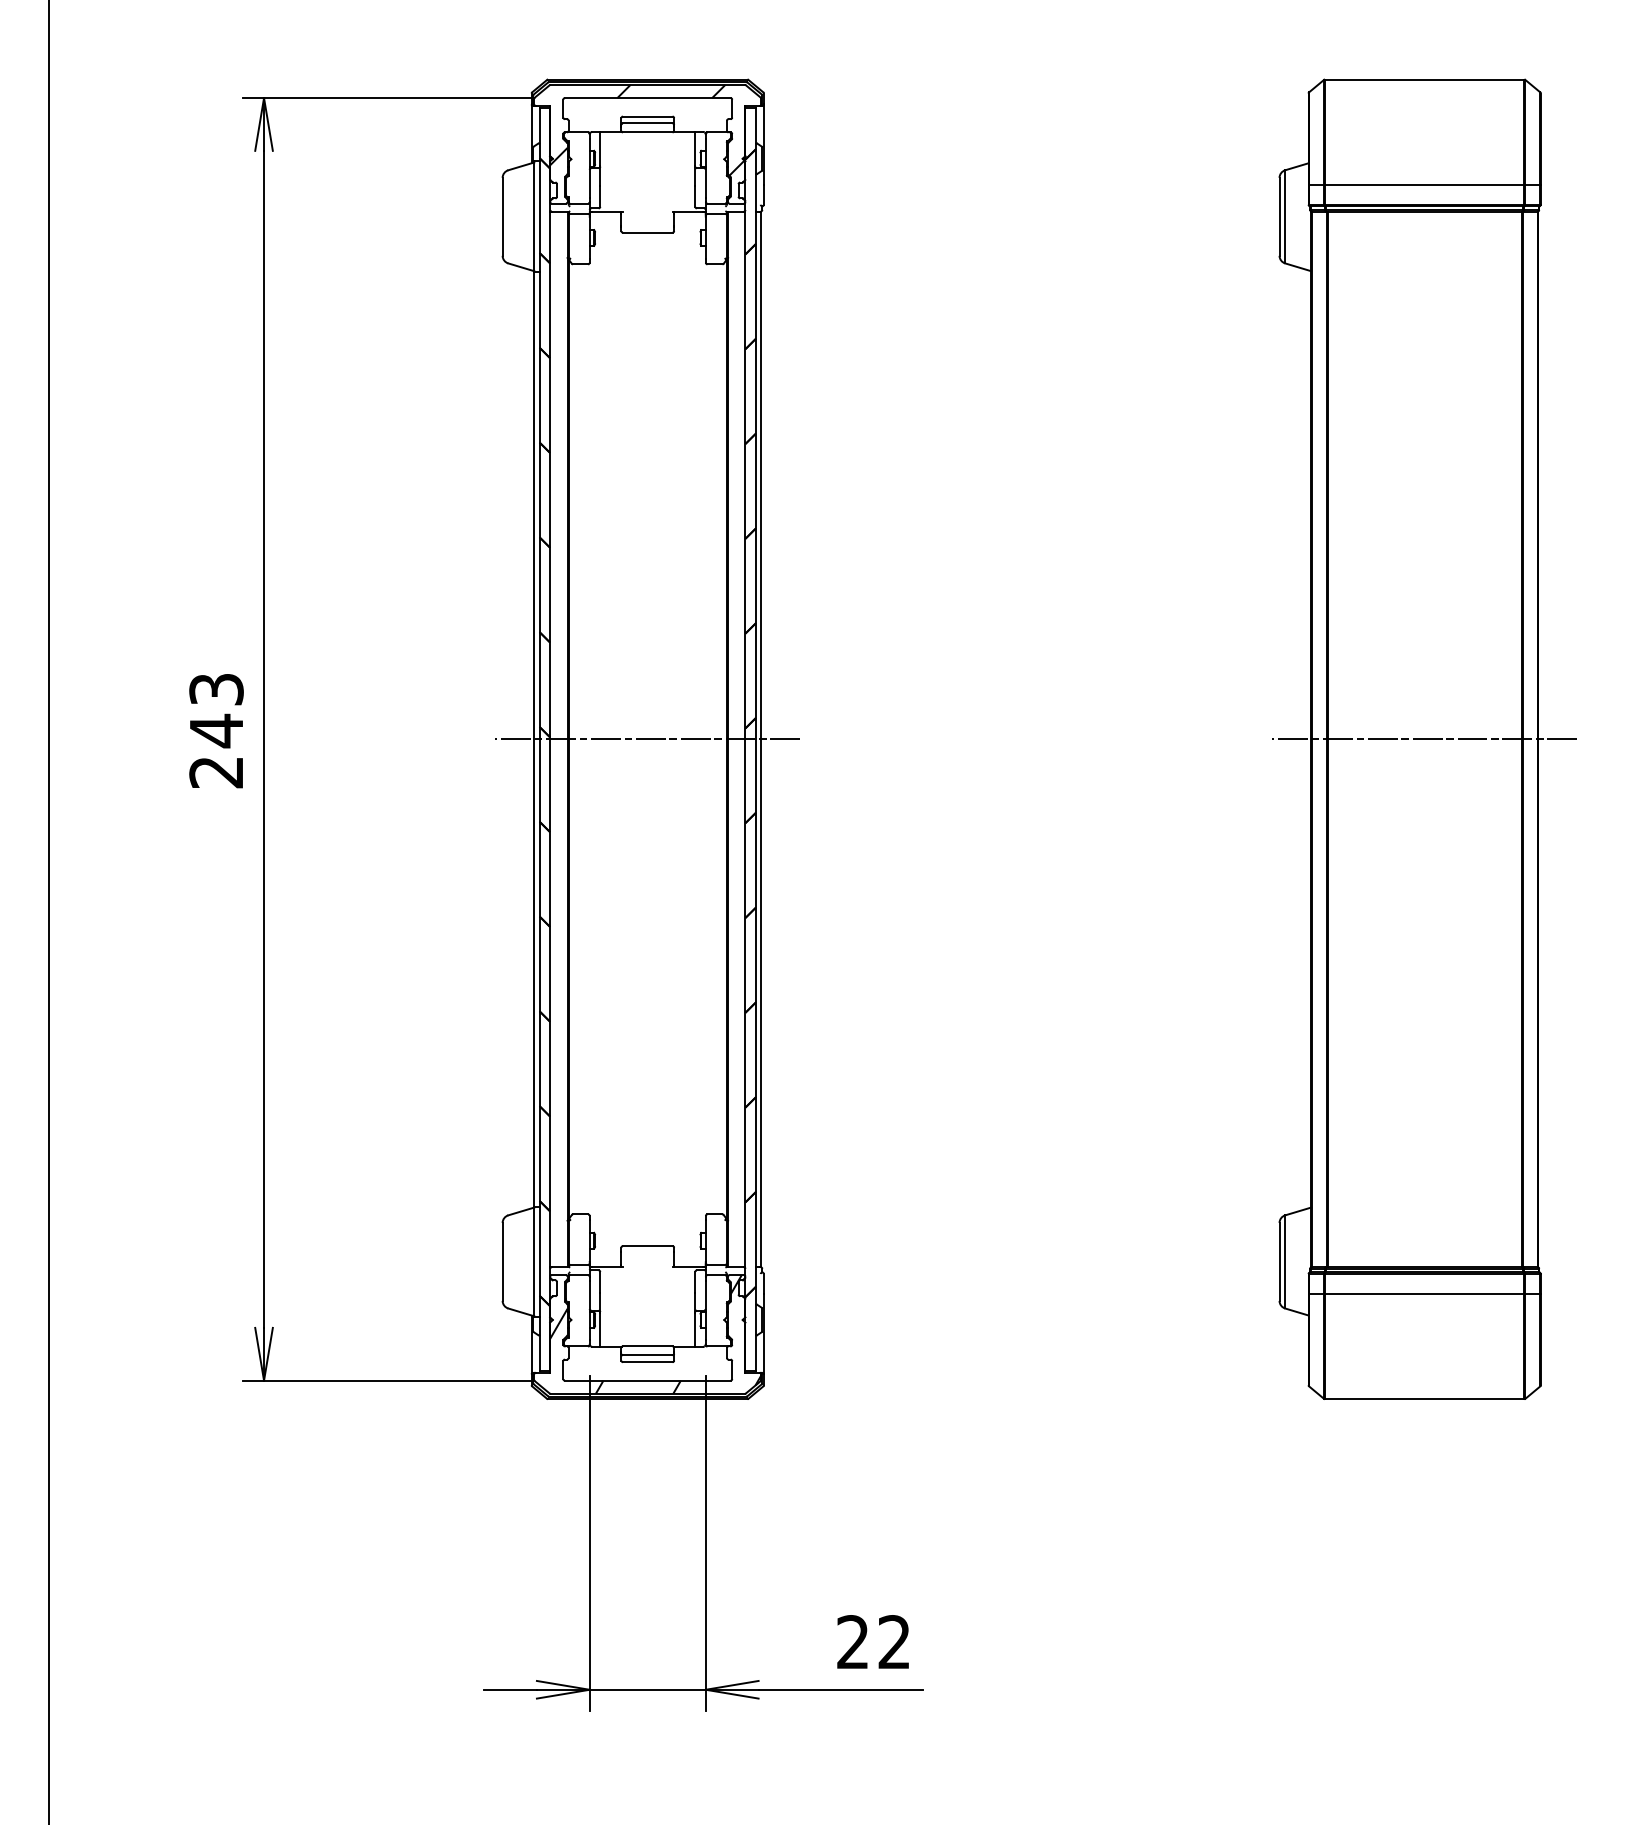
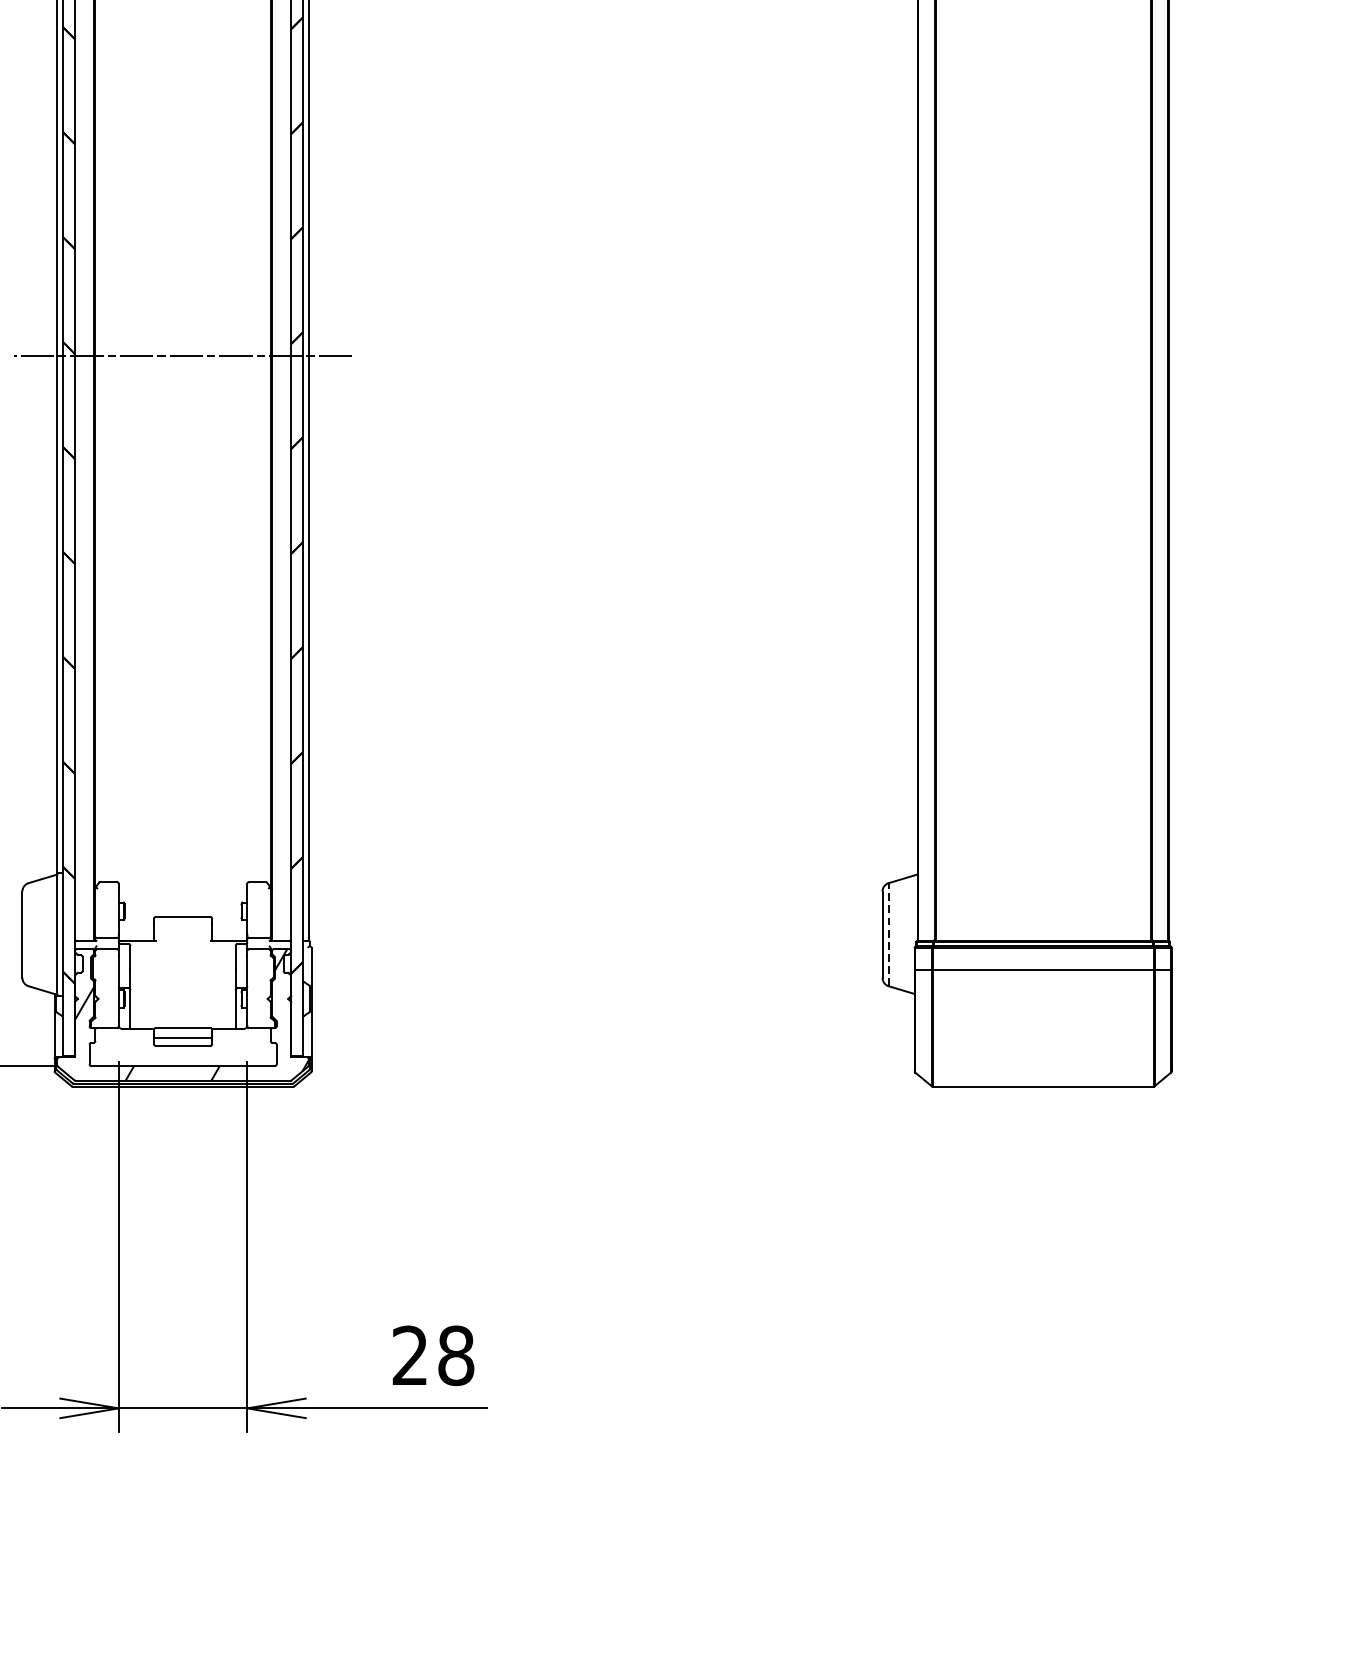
line: (1424, 739) -> (1042, 356), removed
line: (1285, 1261) -> (889, 934), solid -> dashed
text: (894, 1642) -> (456, 1356), 22 -> 28

